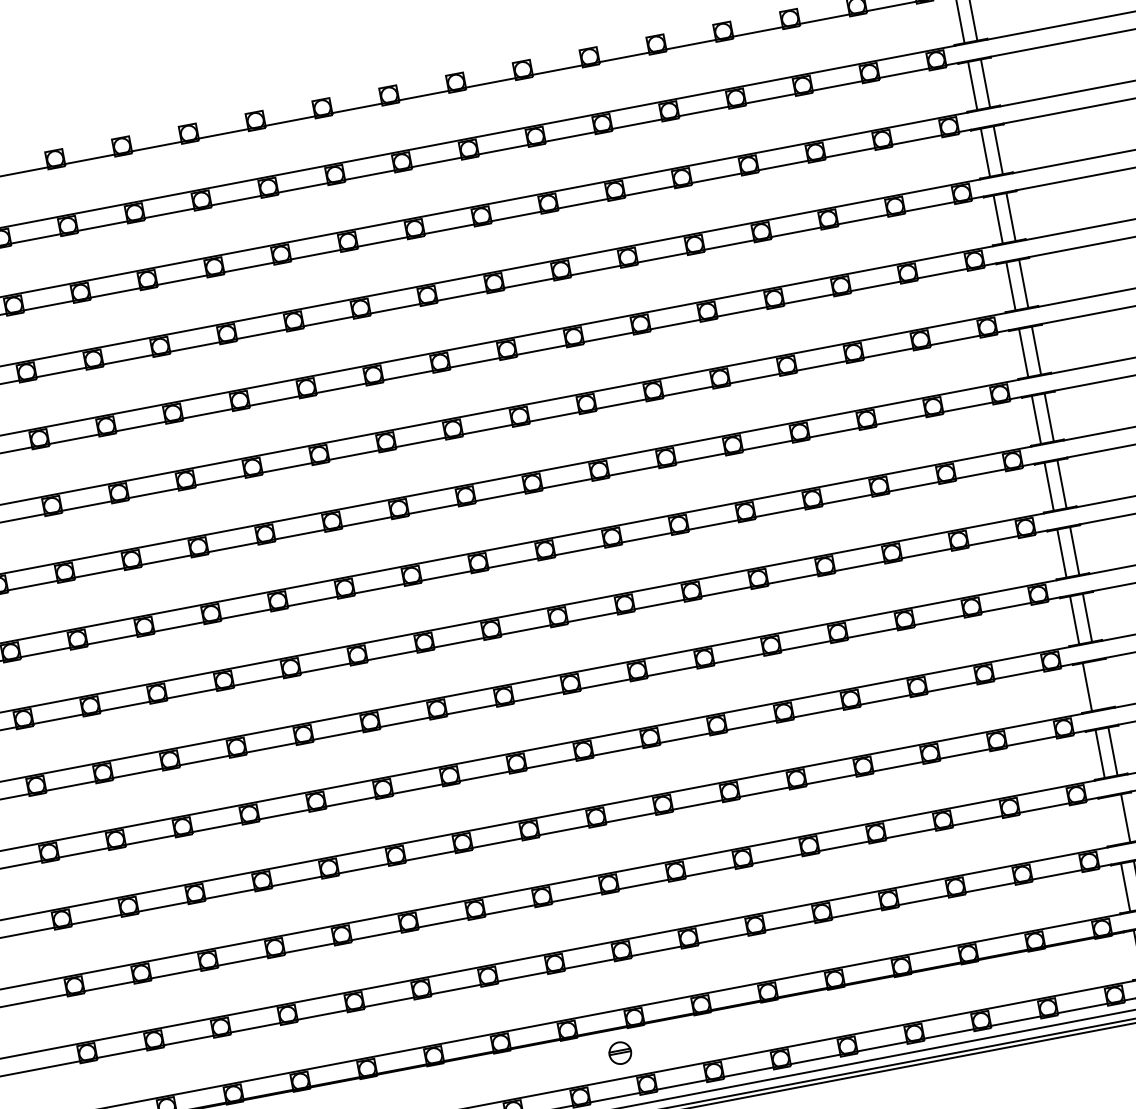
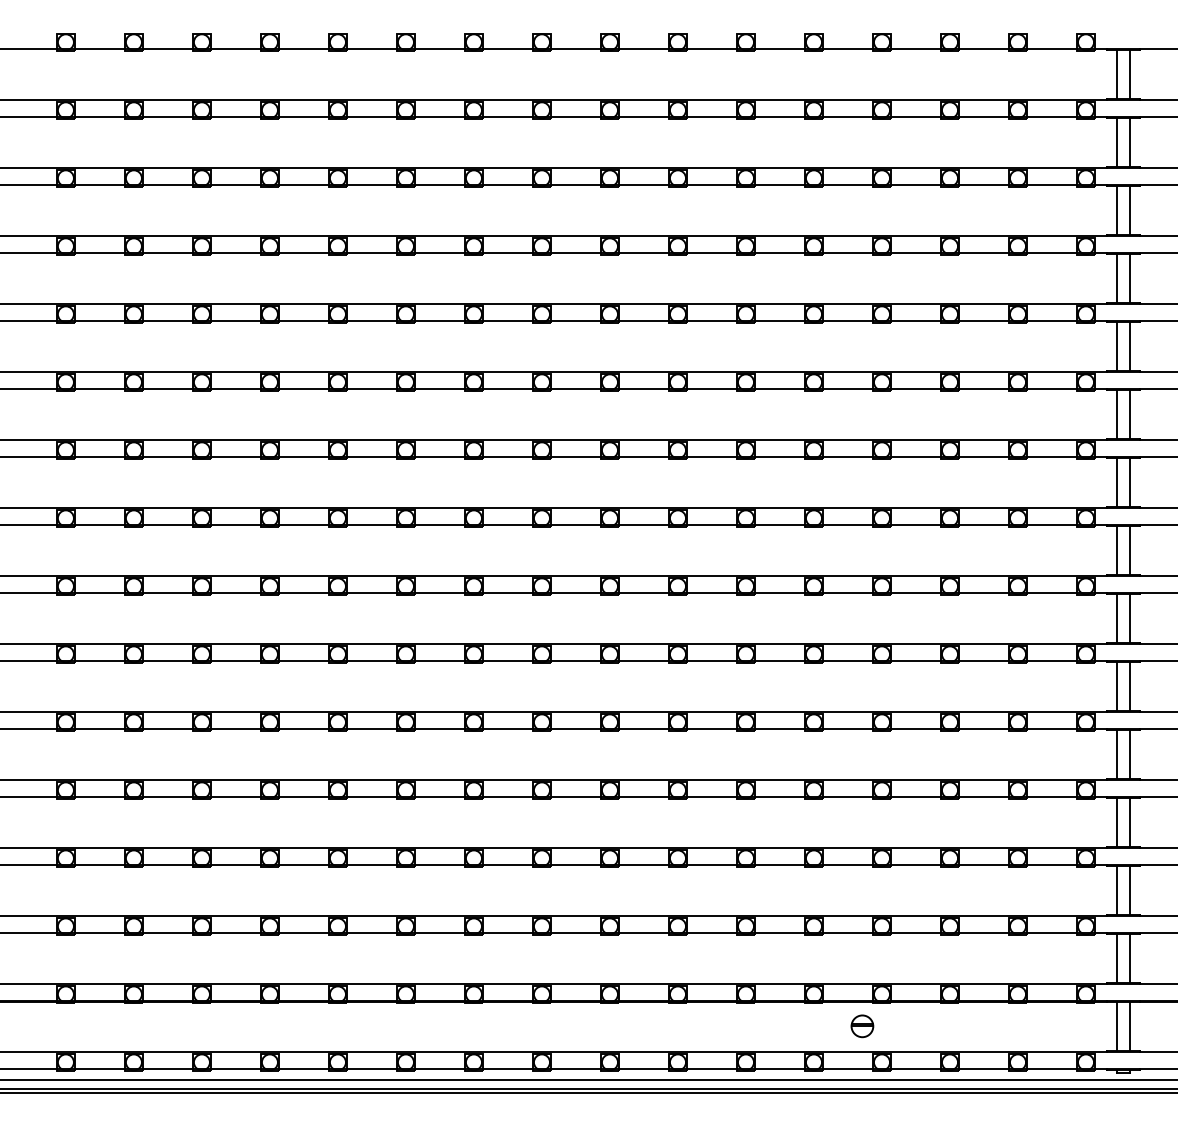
line: (1099, 683) -> (1129, 753), added
line: (1112, 819) -> (1116, 889), added
part: (620, 1053) -> (862, 1026), moved

